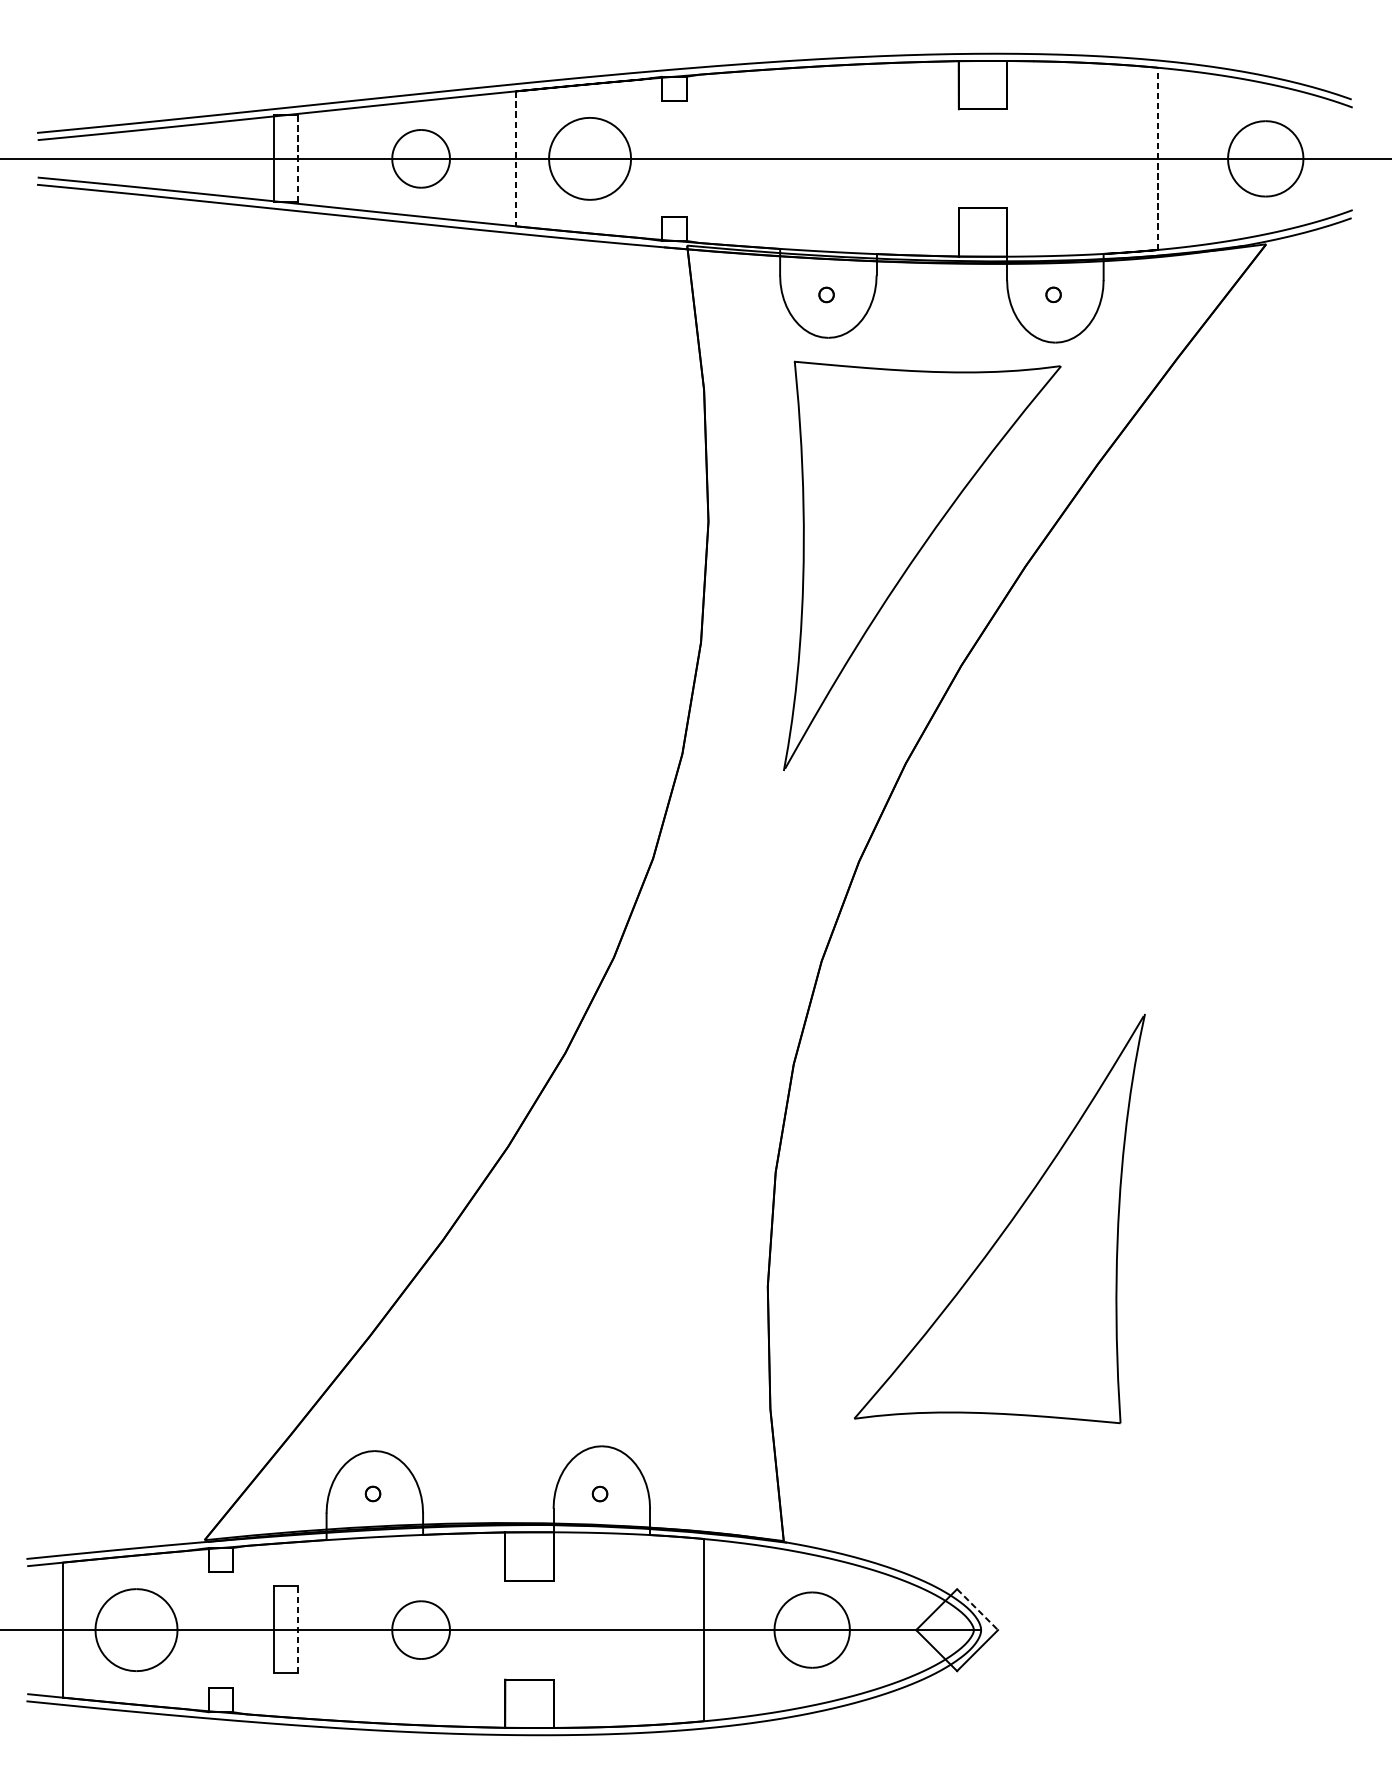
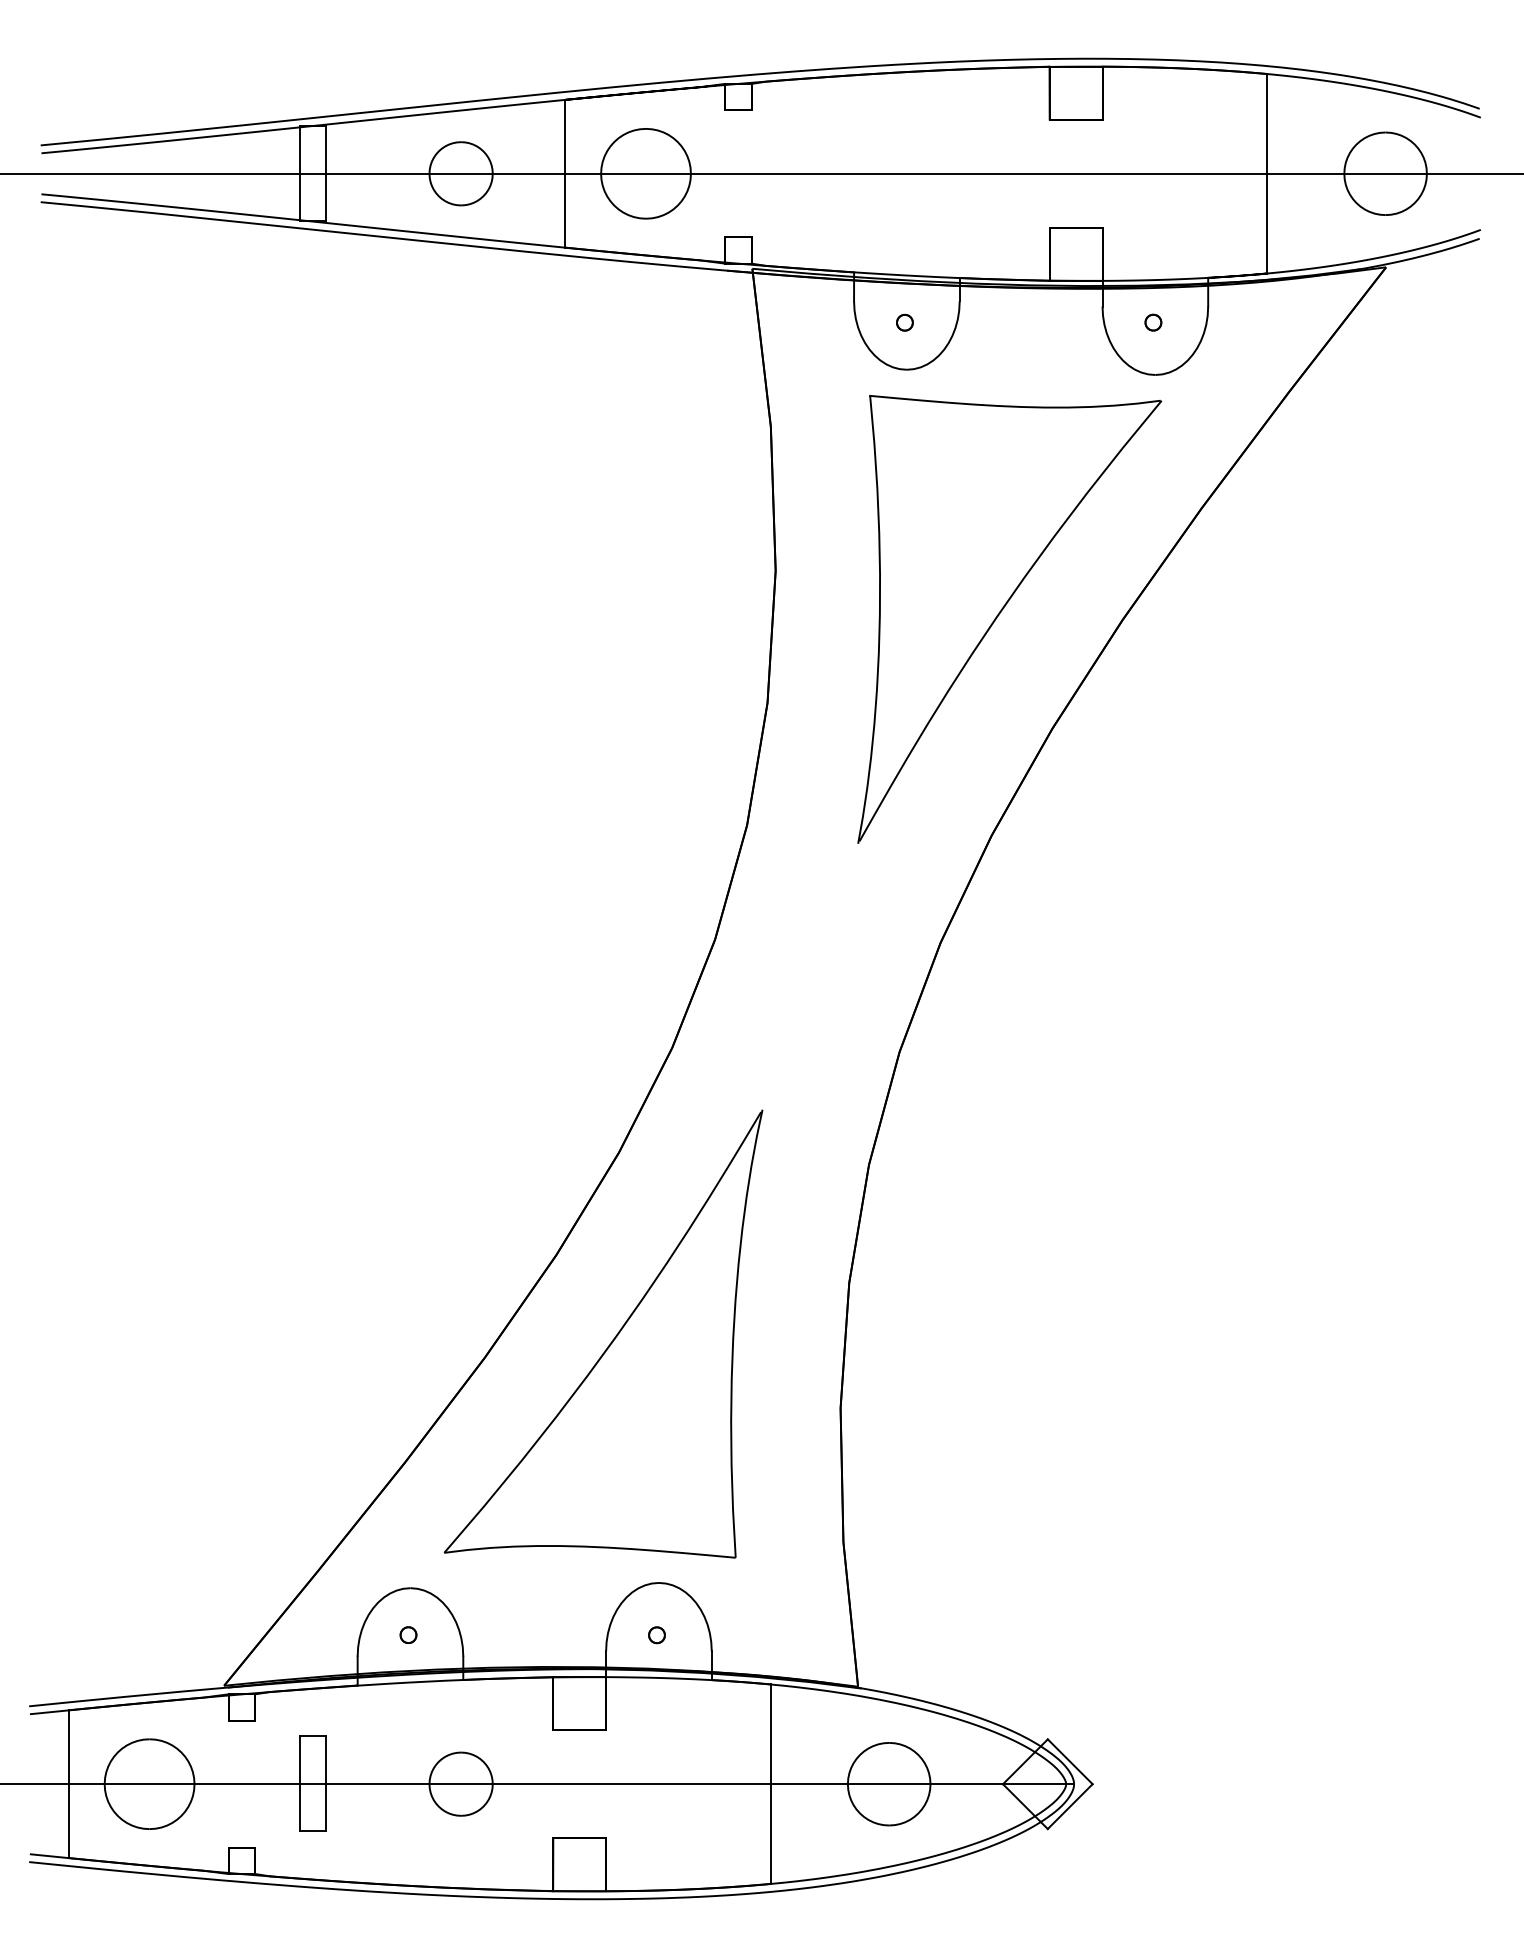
line: (298, 158) -> (326, 173), dashed -> solid
line: (516, 158) -> (565, 173), dashed -> solid
line: (1157, 158) -> (1267, 173), dashed -> solid
part: (1007, 1223) -> (612, 1339), moved
line: (977, 1609) -> (1070, 1761), dashed -> solid
line: (298, 1629) -> (326, 1783), dashed -> solid

